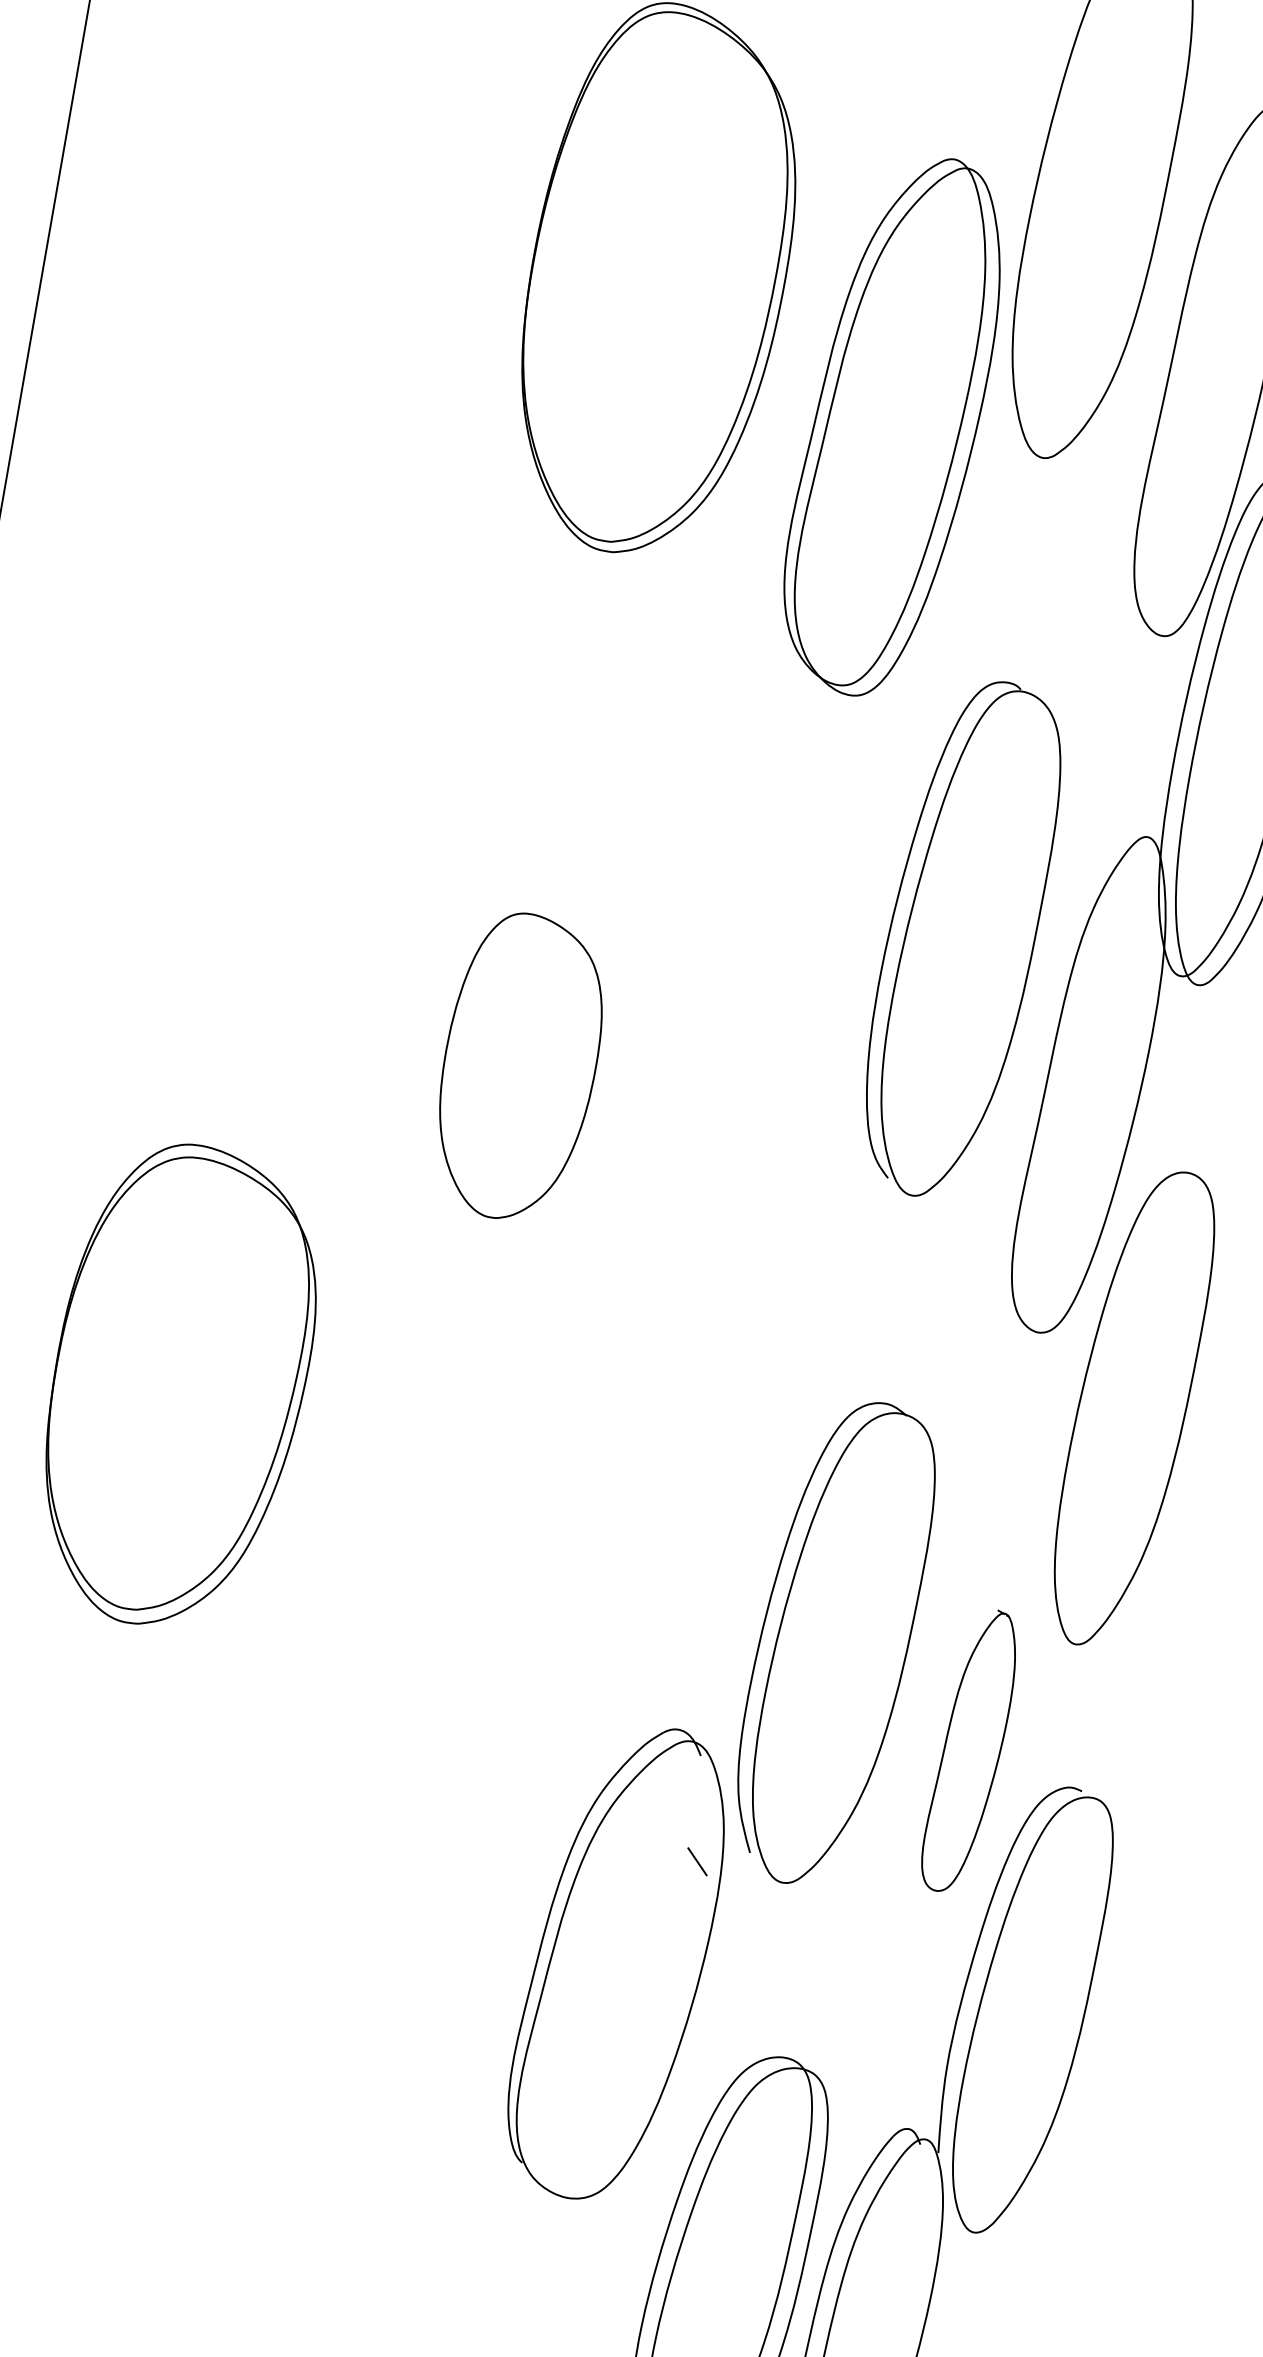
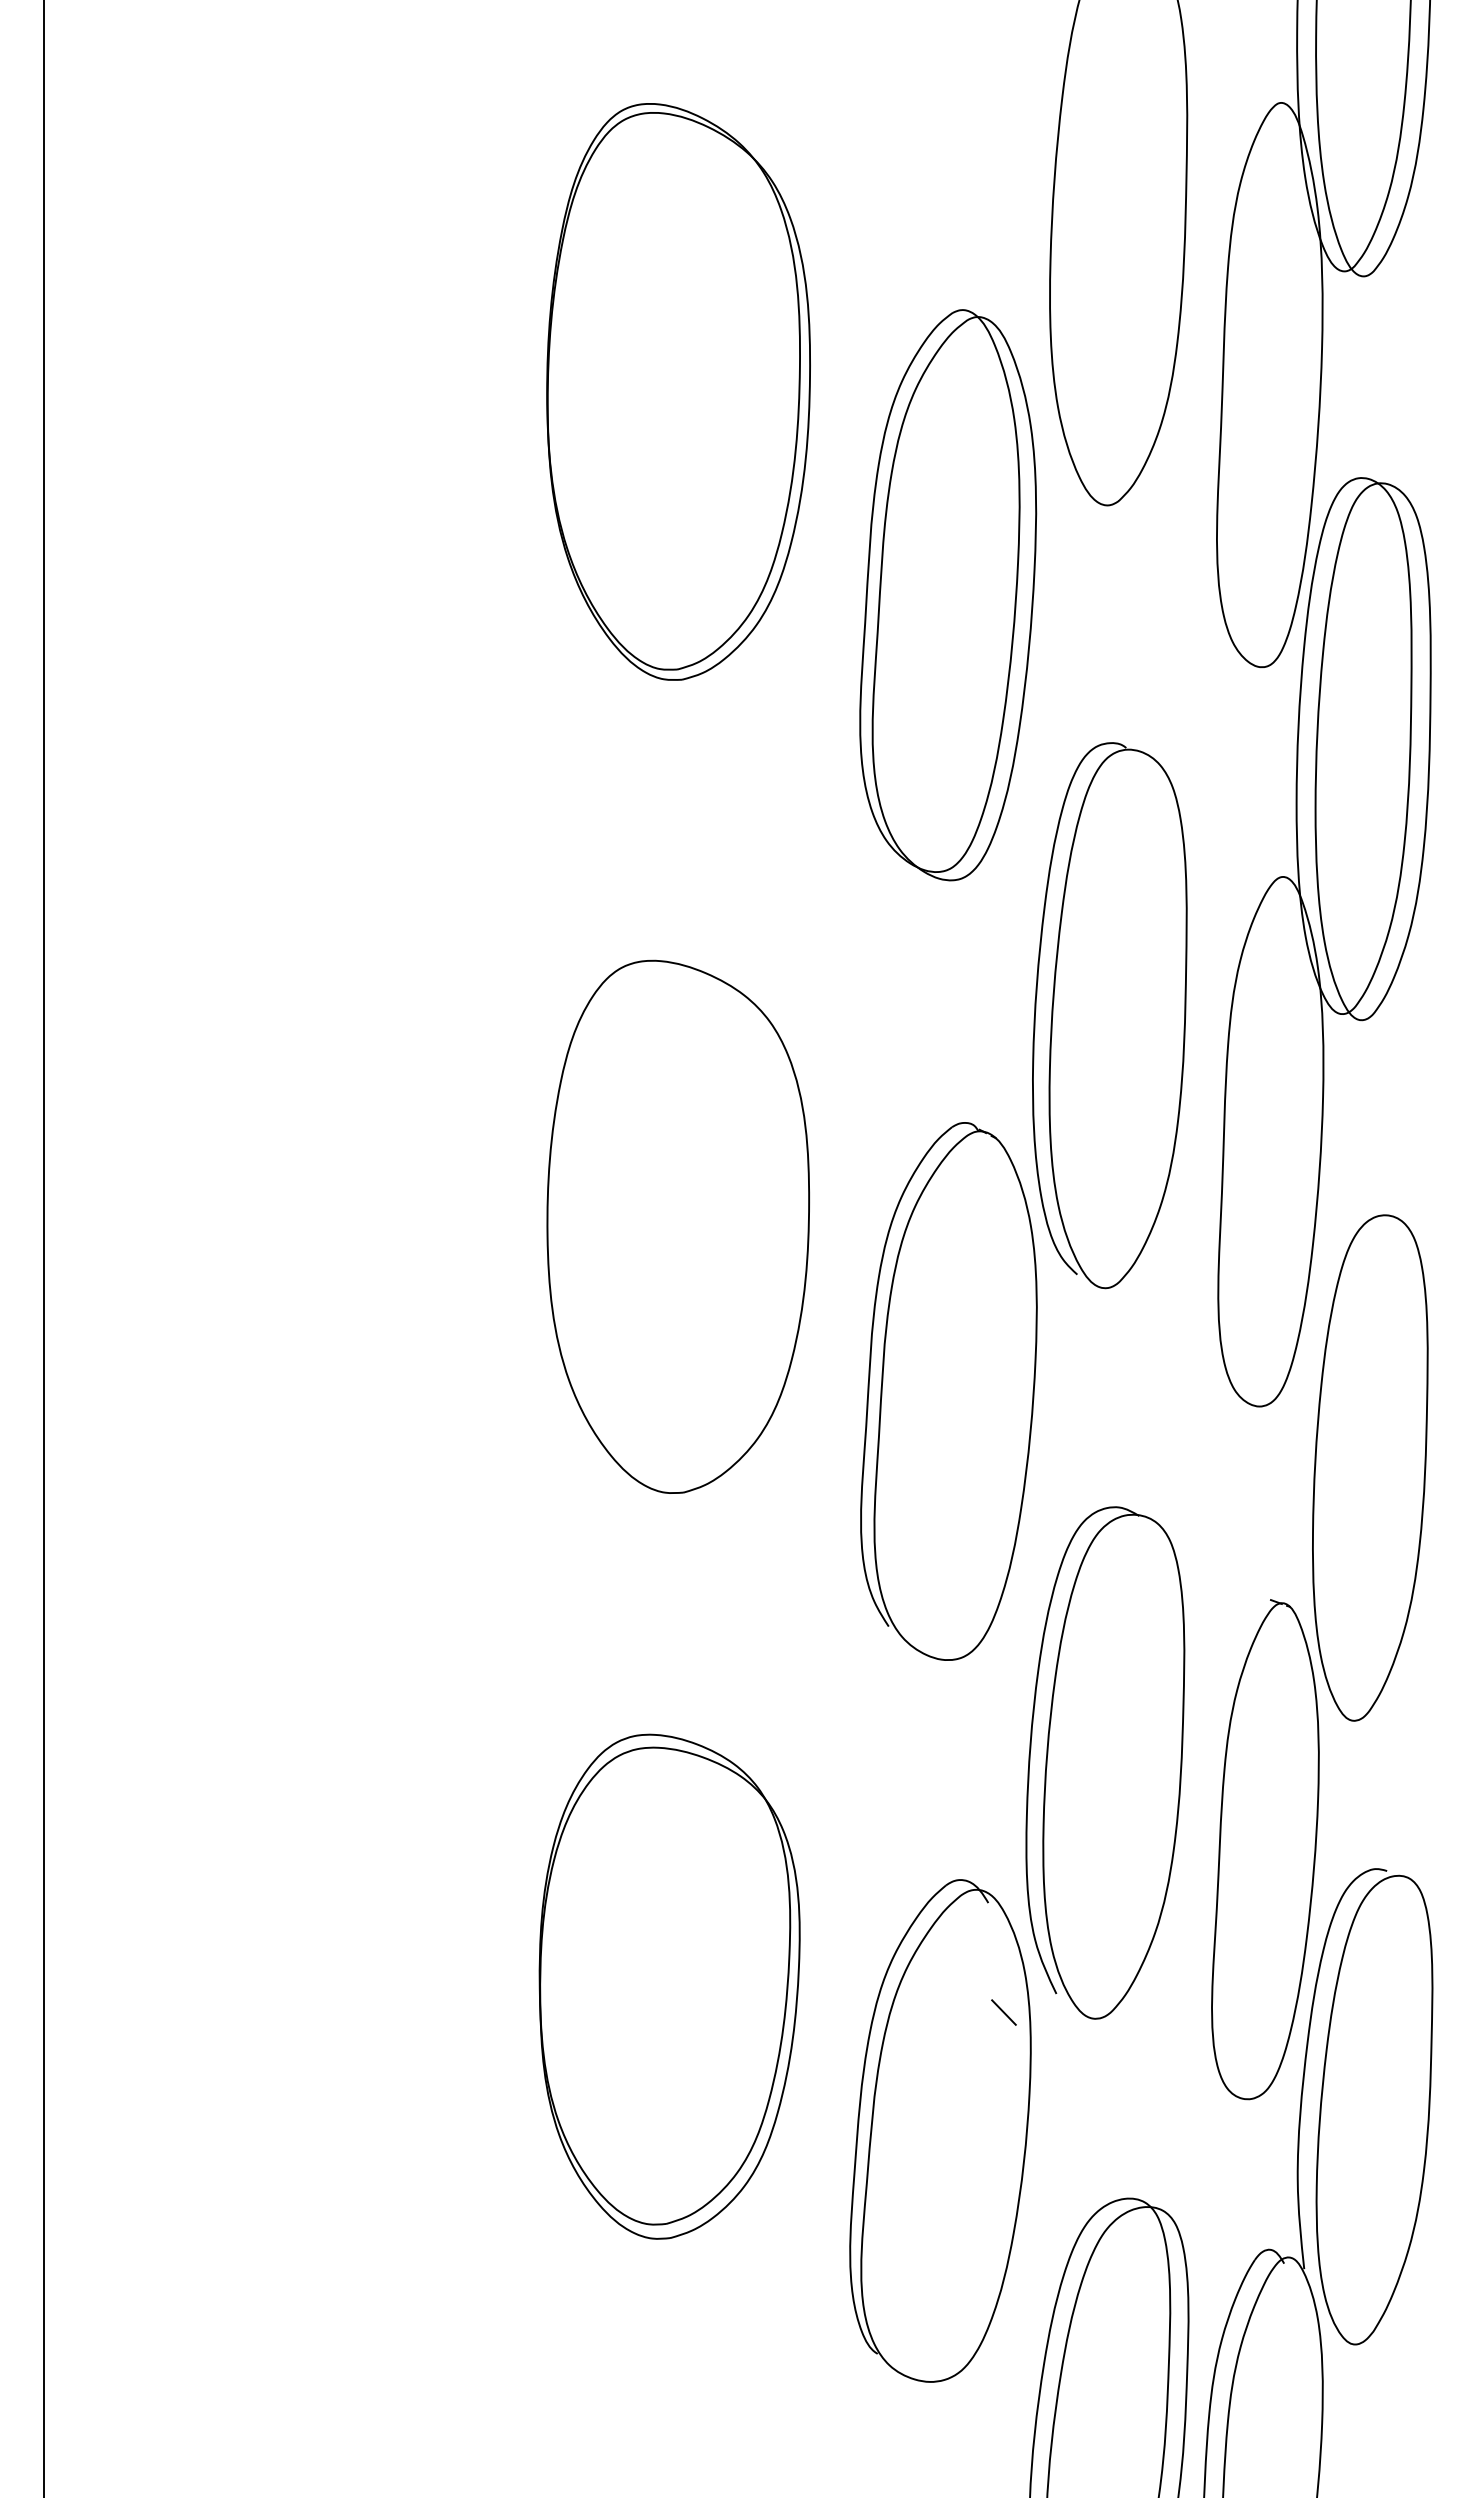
part: (894, 426) -> (948, 595), moved
part: (519, 1067) -> (677, 1226), size x1.67
part: (747, 1267) -> (948, 1391), added
part: (178, 1386) -> (669, 1986), moved
part: (970, 1751) -> (1265, 1849), size x1.67

